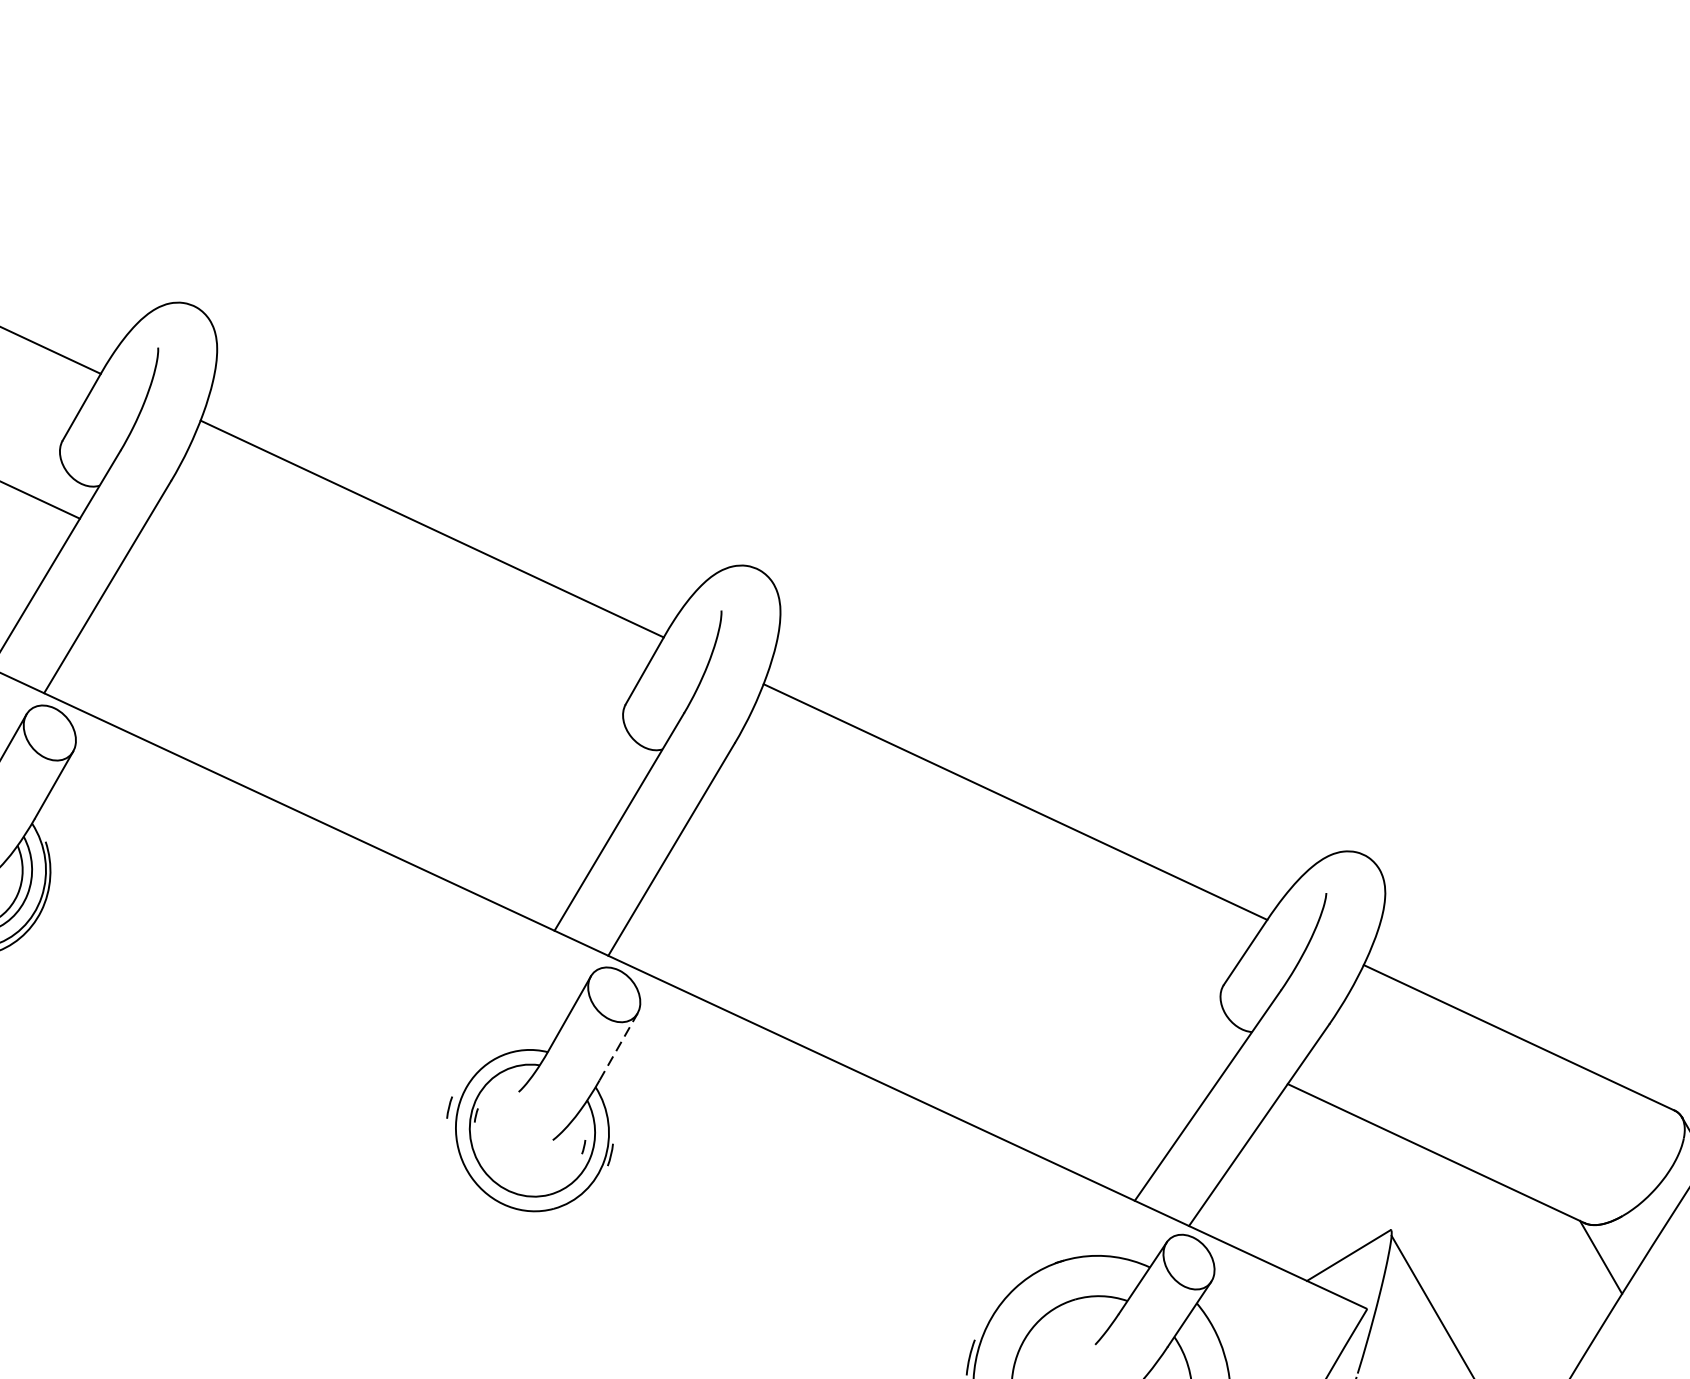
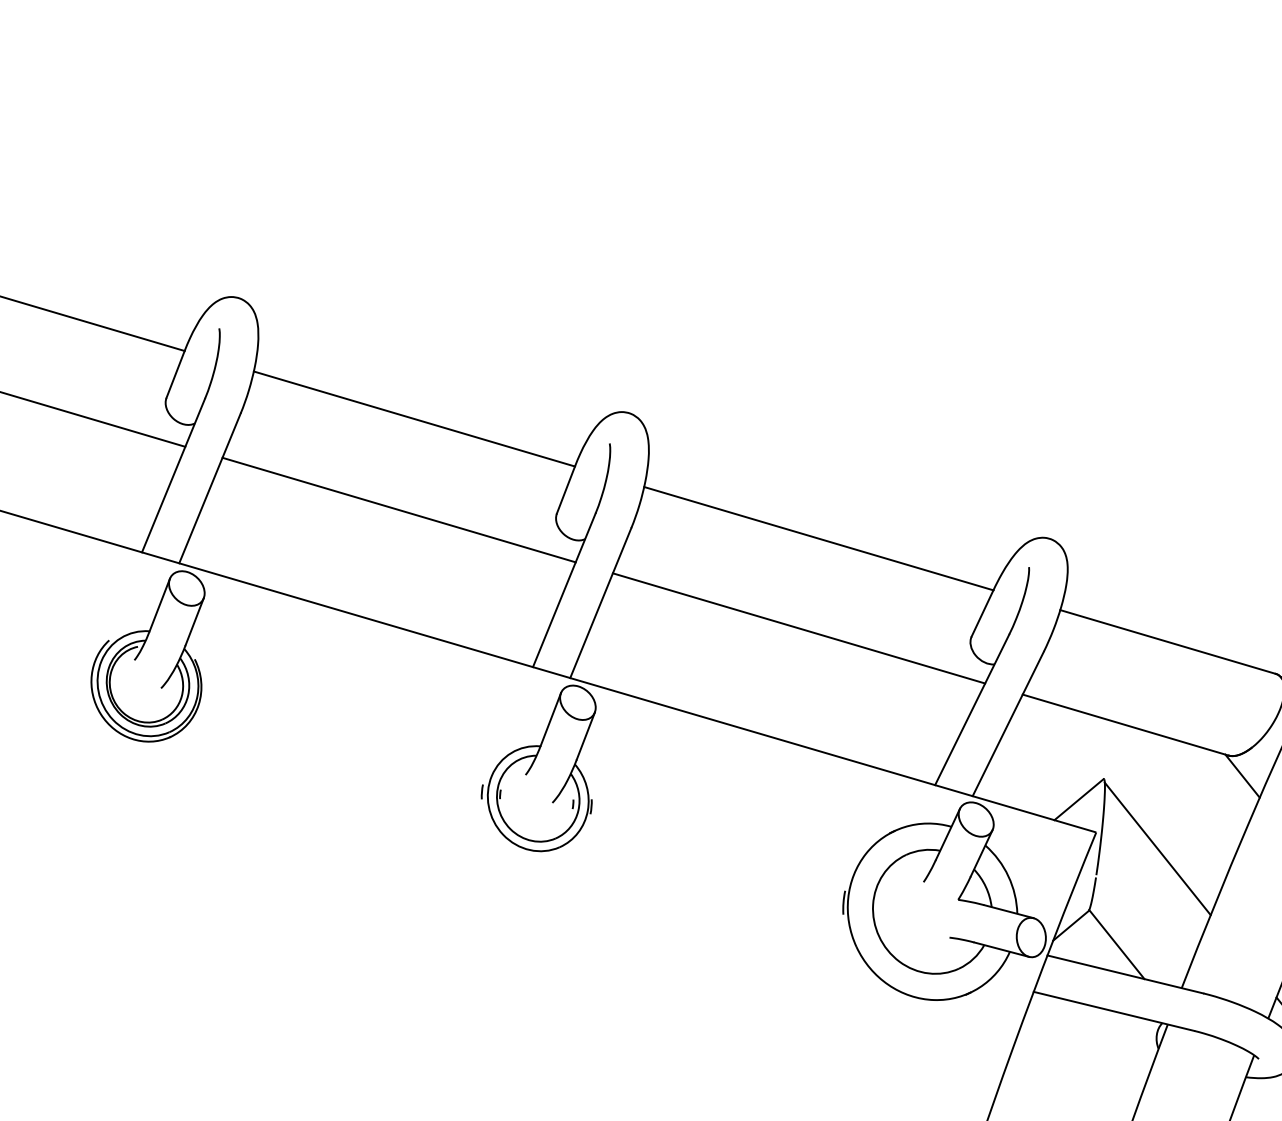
line: (387, 662) -> (398, 509), added
line: (964, 933) -> (798, 628), added
line: (619, 1046) -> (586, 735), dashed -> solid

